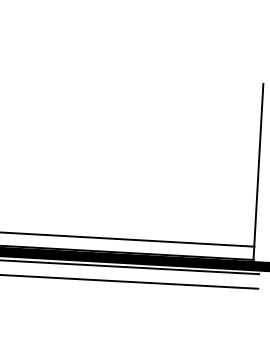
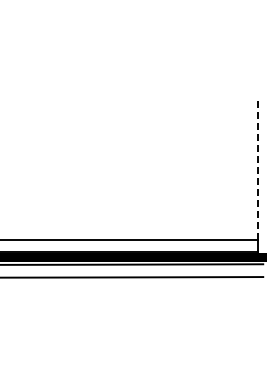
line: (258, 164) -> (257, 168), solid -> dashed

